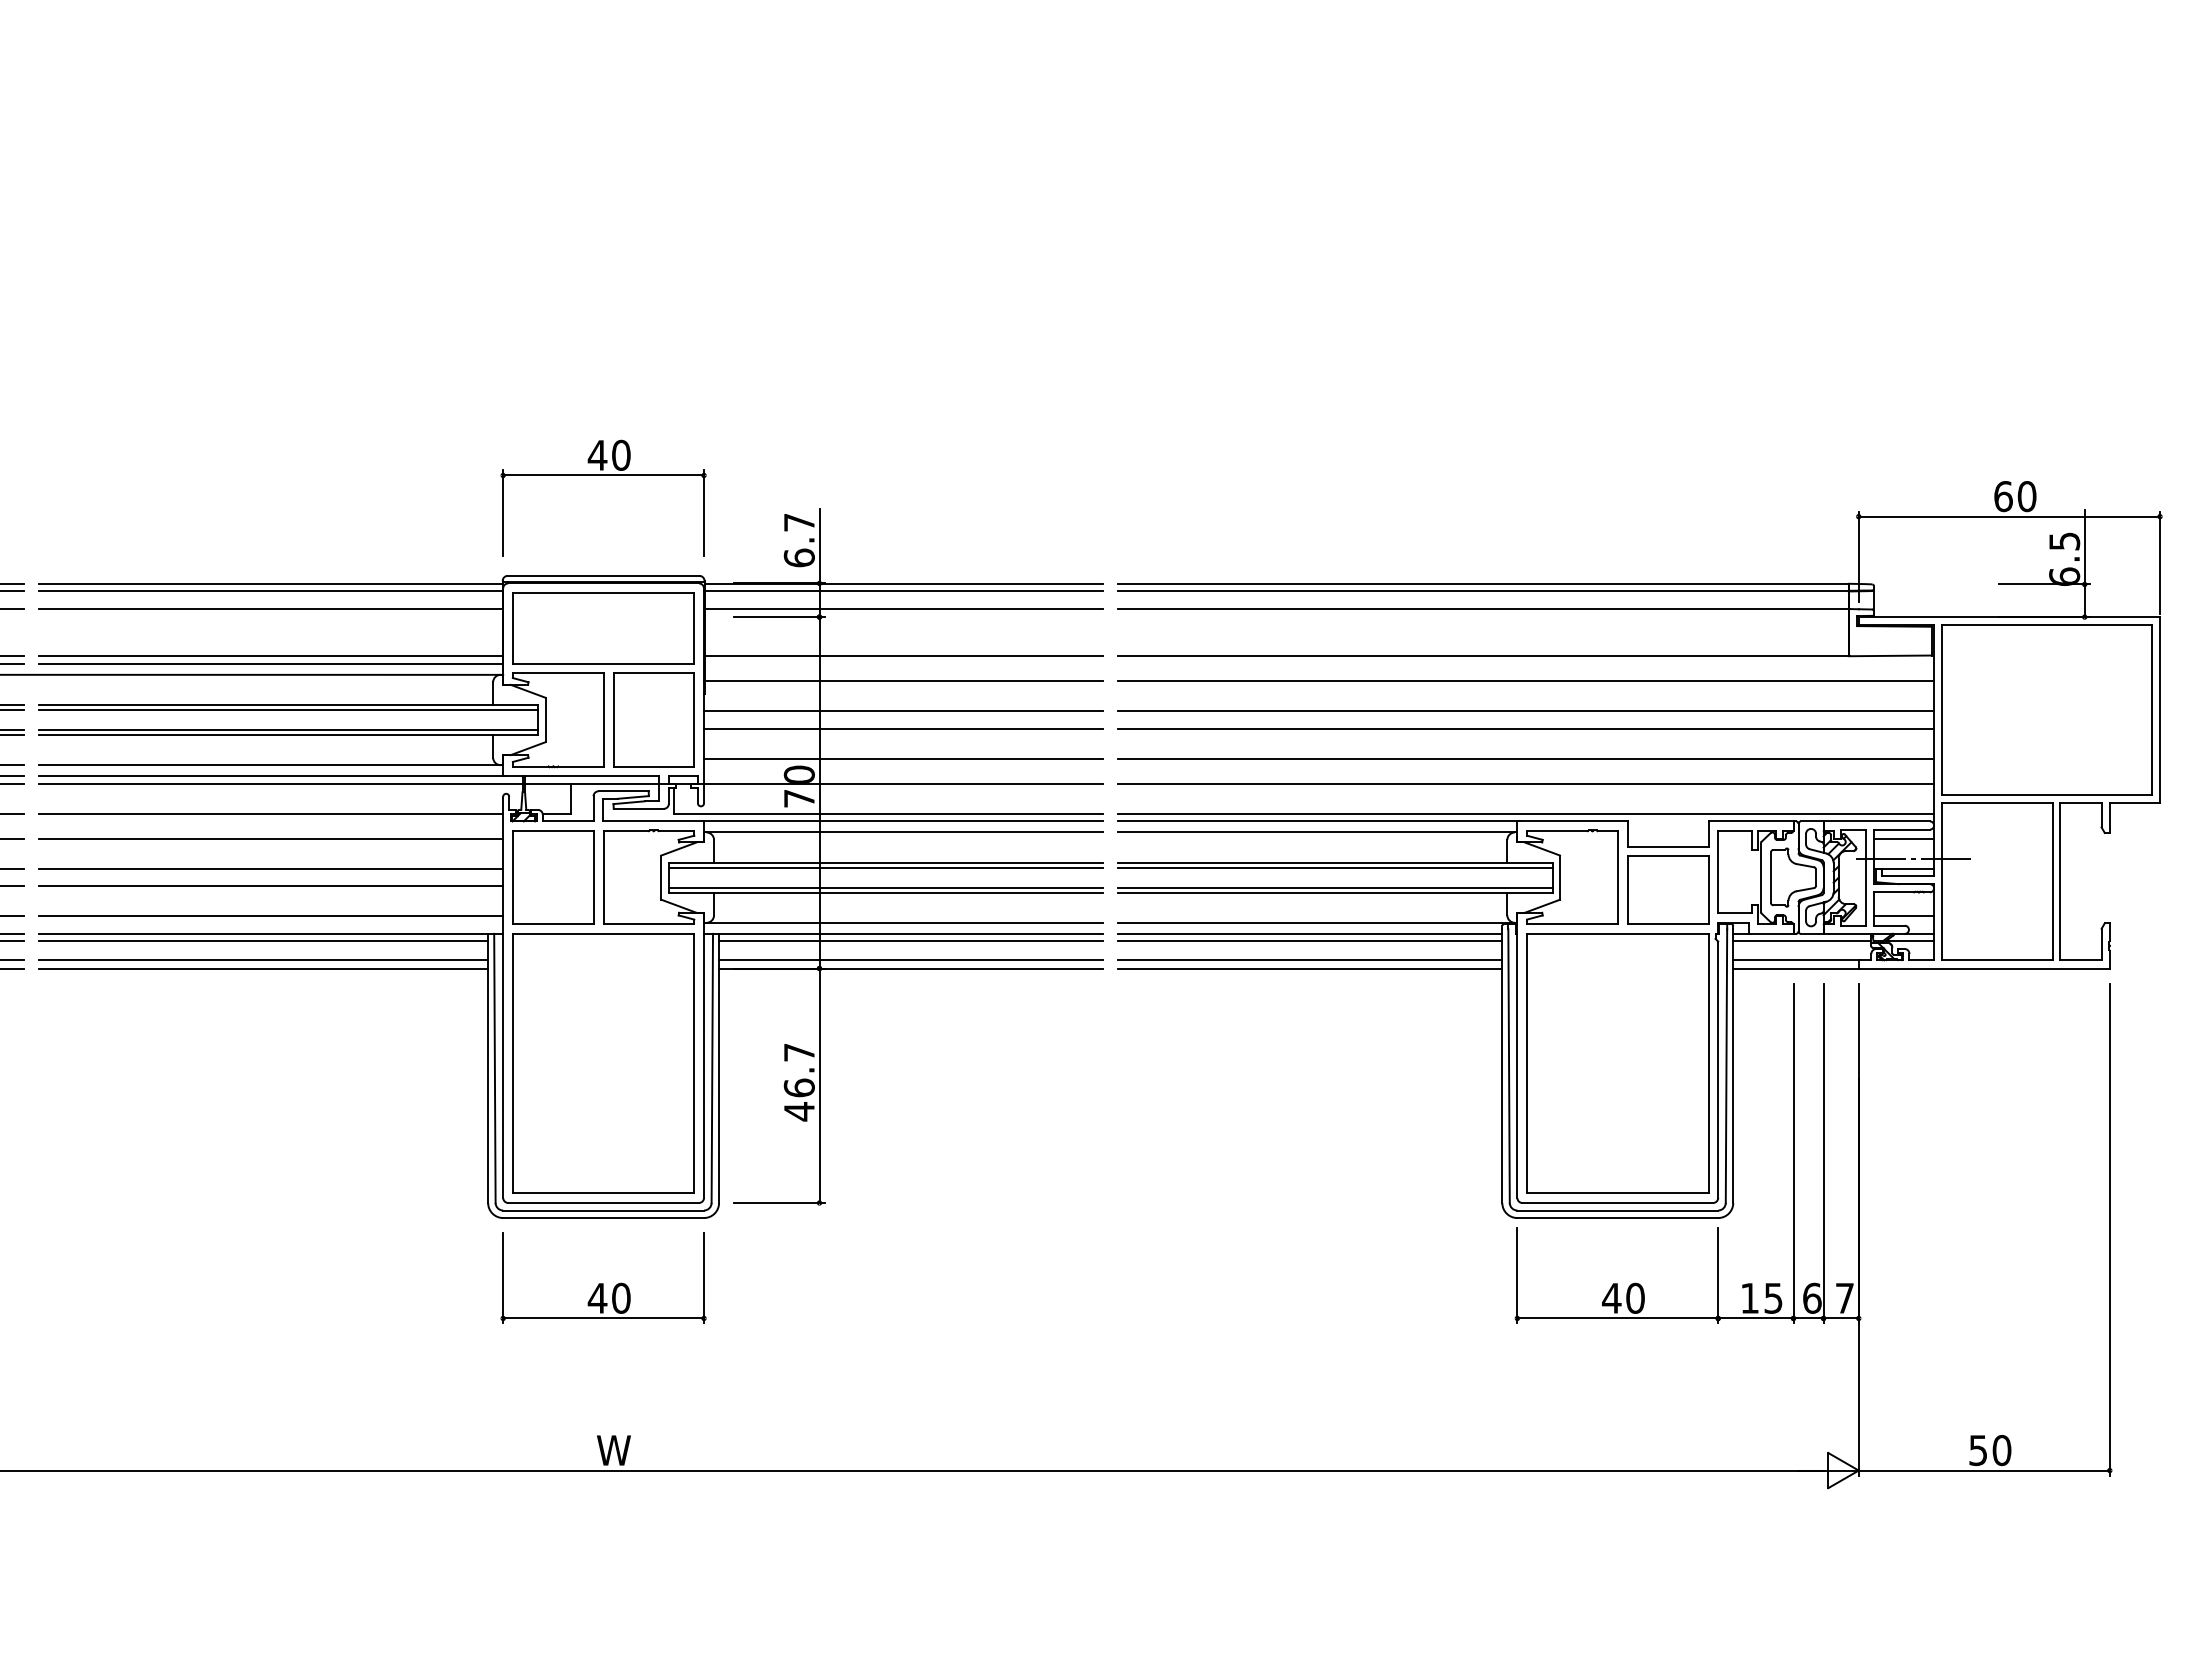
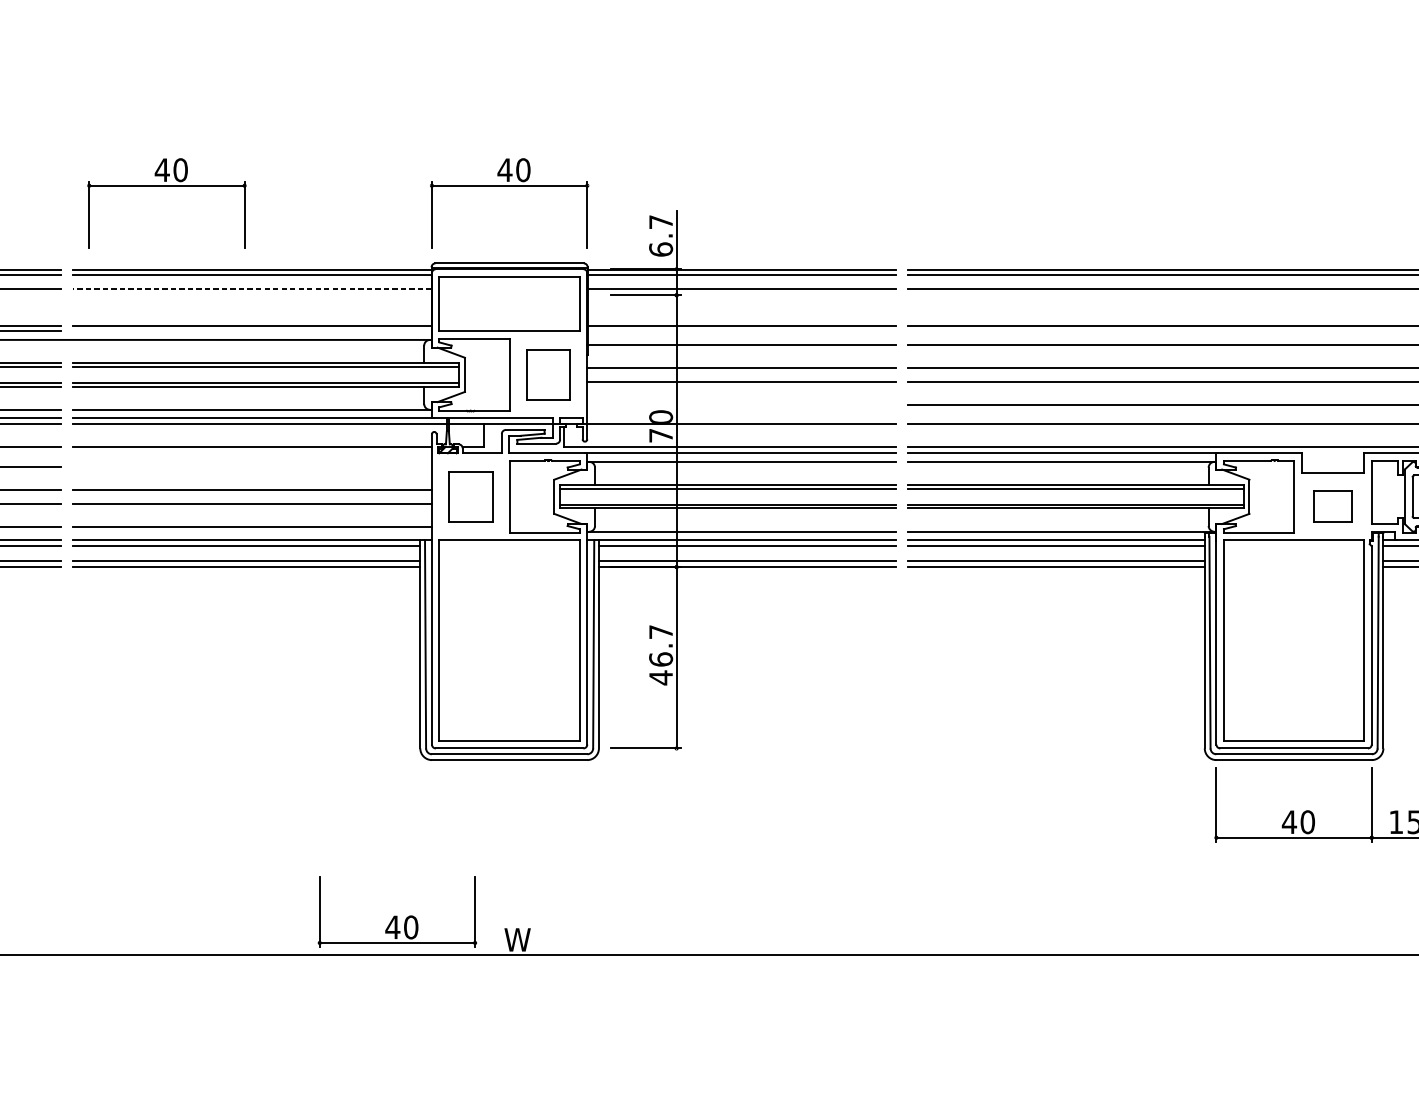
part: (160, 475) -> (166, 185), added
line: (270, 609) -> (251, 289), solid -> dashed
line: (270, 663) -> (251, 331), removed
part: (653, 719) -> (548, 374), size x0.7
line: (903, 758) -> (741, 404), removed
line: (270, 838) -> (251, 466), removed
part: (553, 877) -> (470, 496), size x0.7
part: (1668, 889) -> (1333, 505), size x0.6
part: (603, 1277) -> (397, 911), moved

